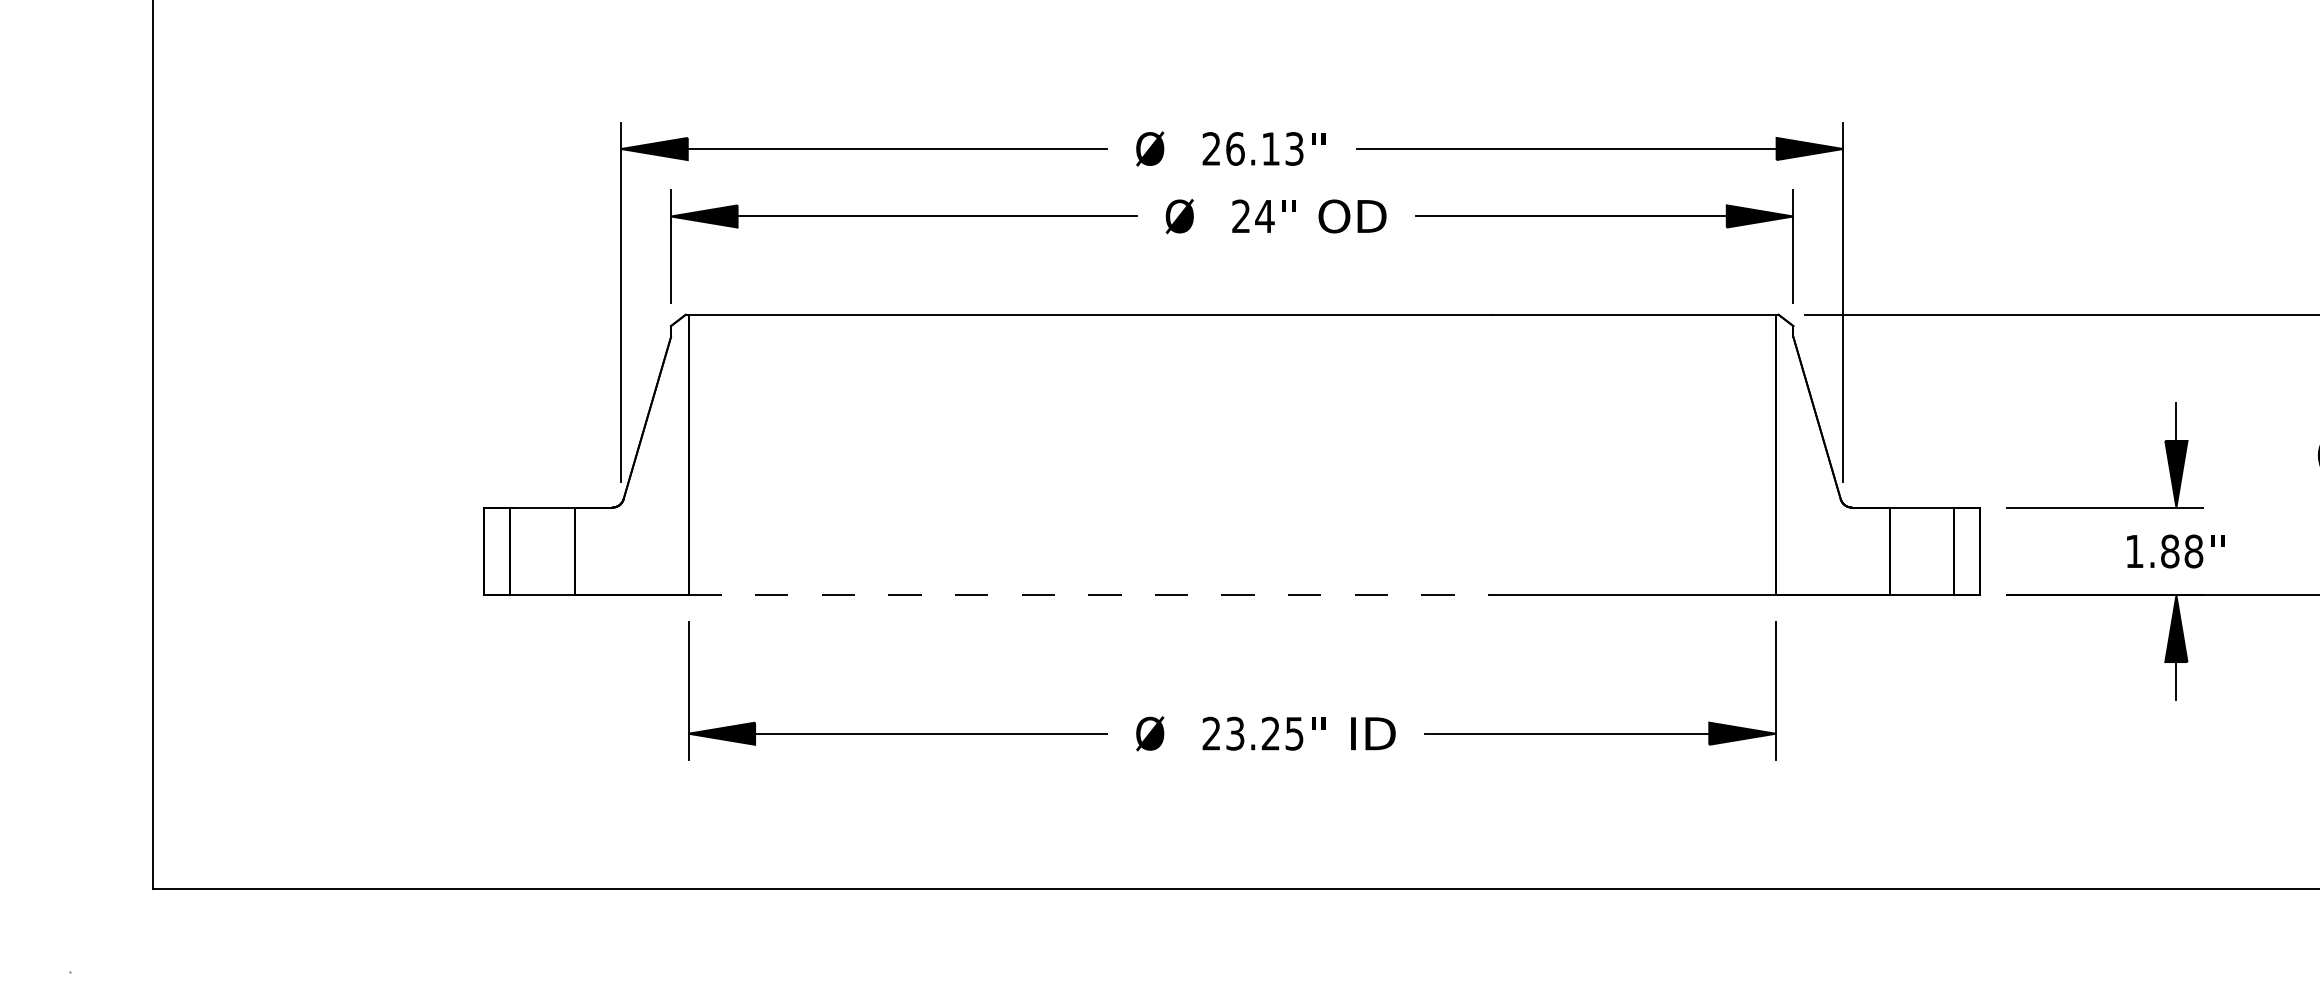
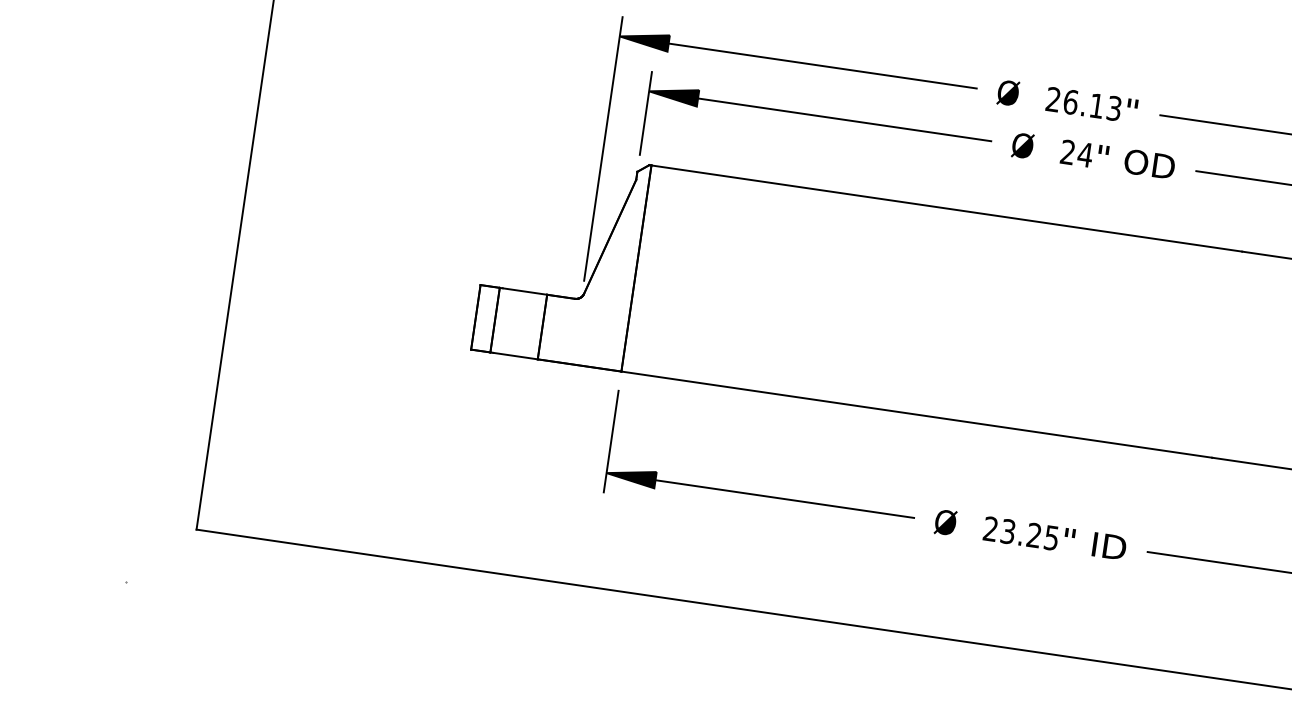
line: (1091, 595) -> (917, 414), dashed -> solid

